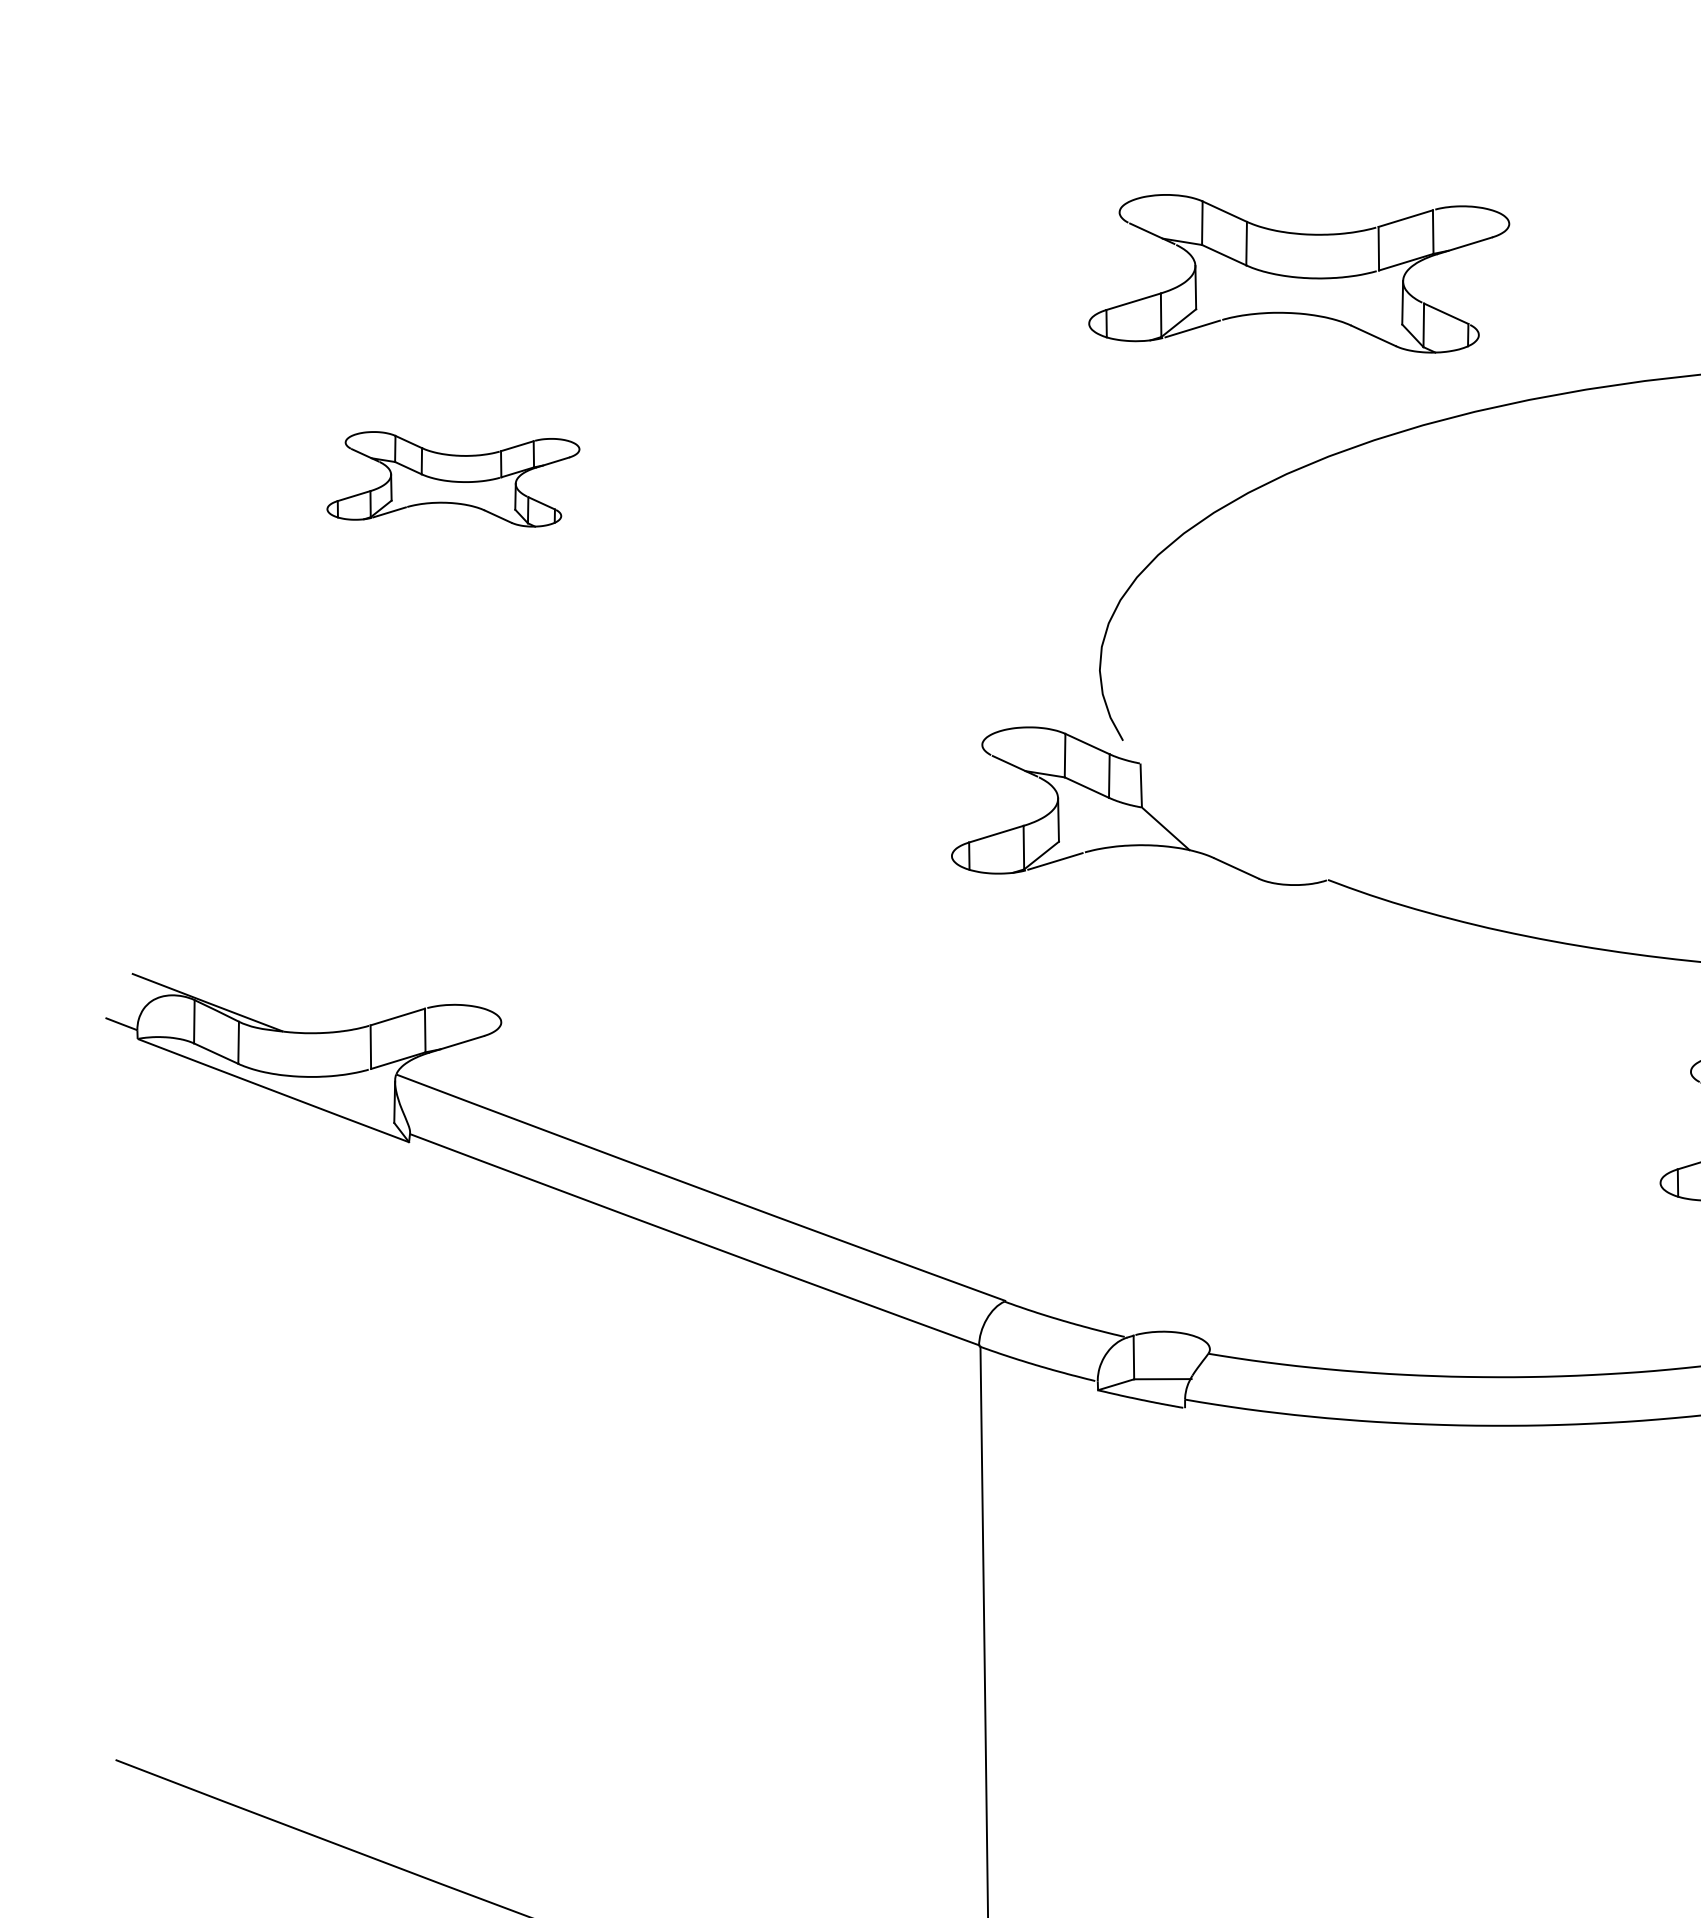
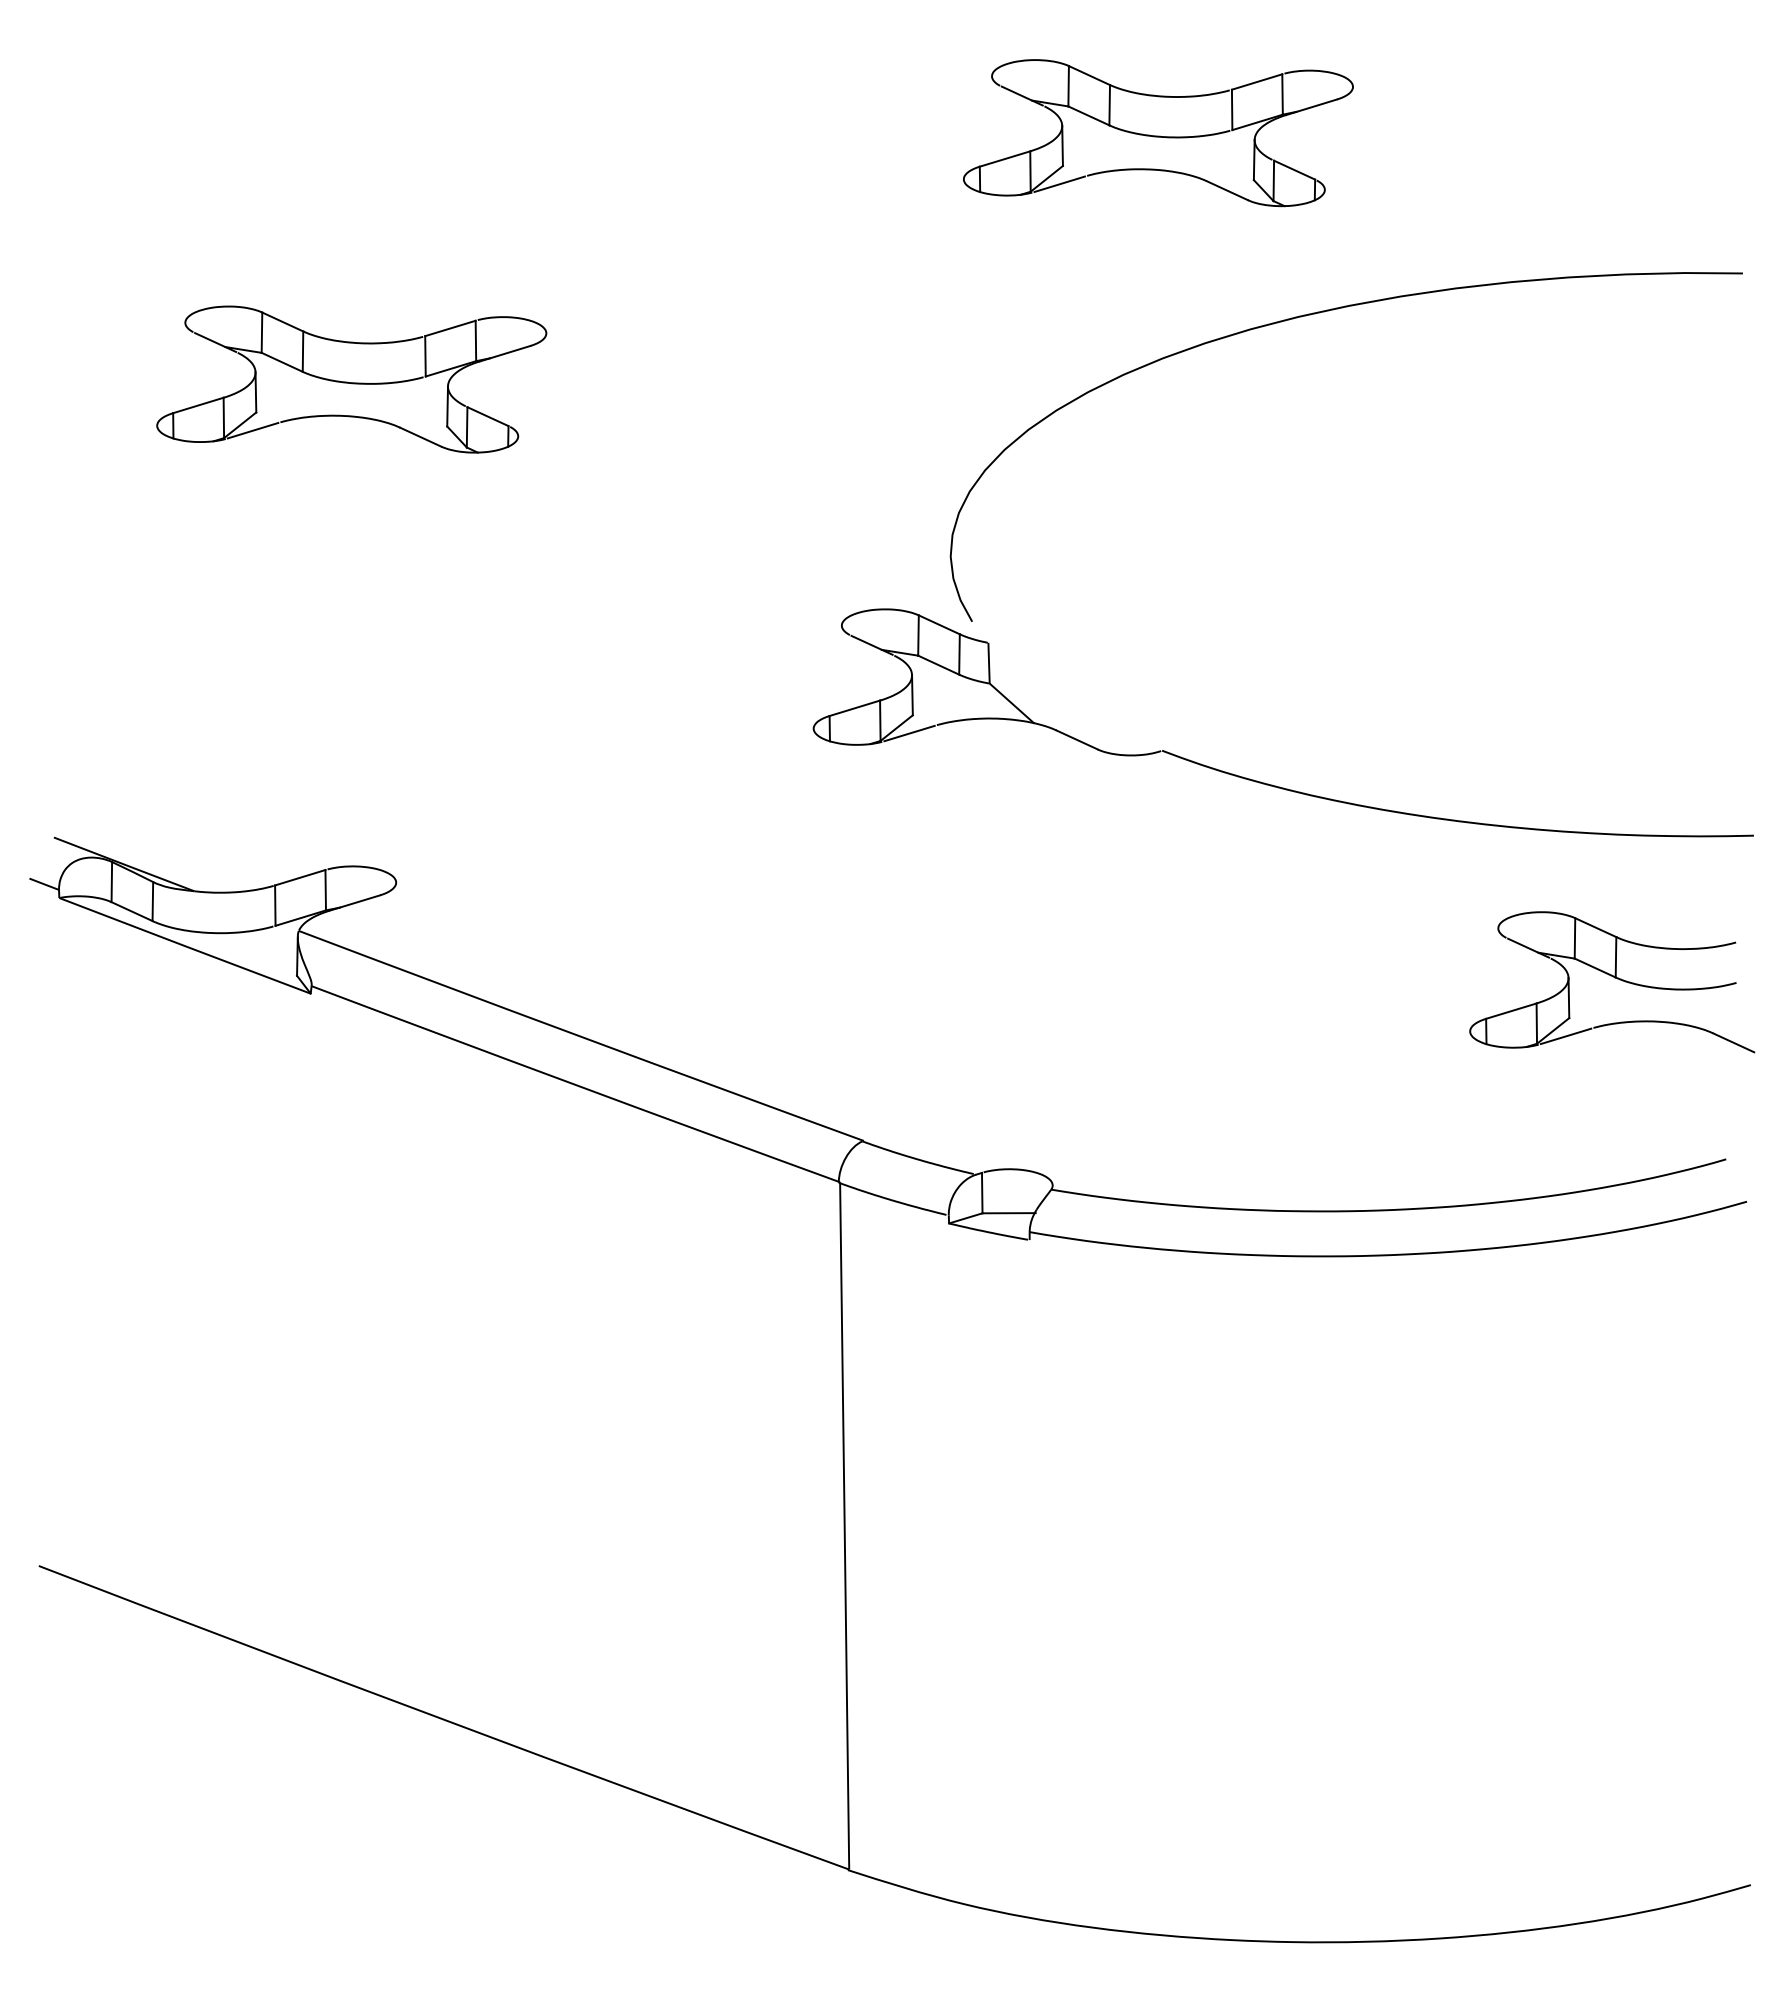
part: (1299, 274) -> (1158, 133), moved
part: (453, 479) -> (351, 379), size x1.67

